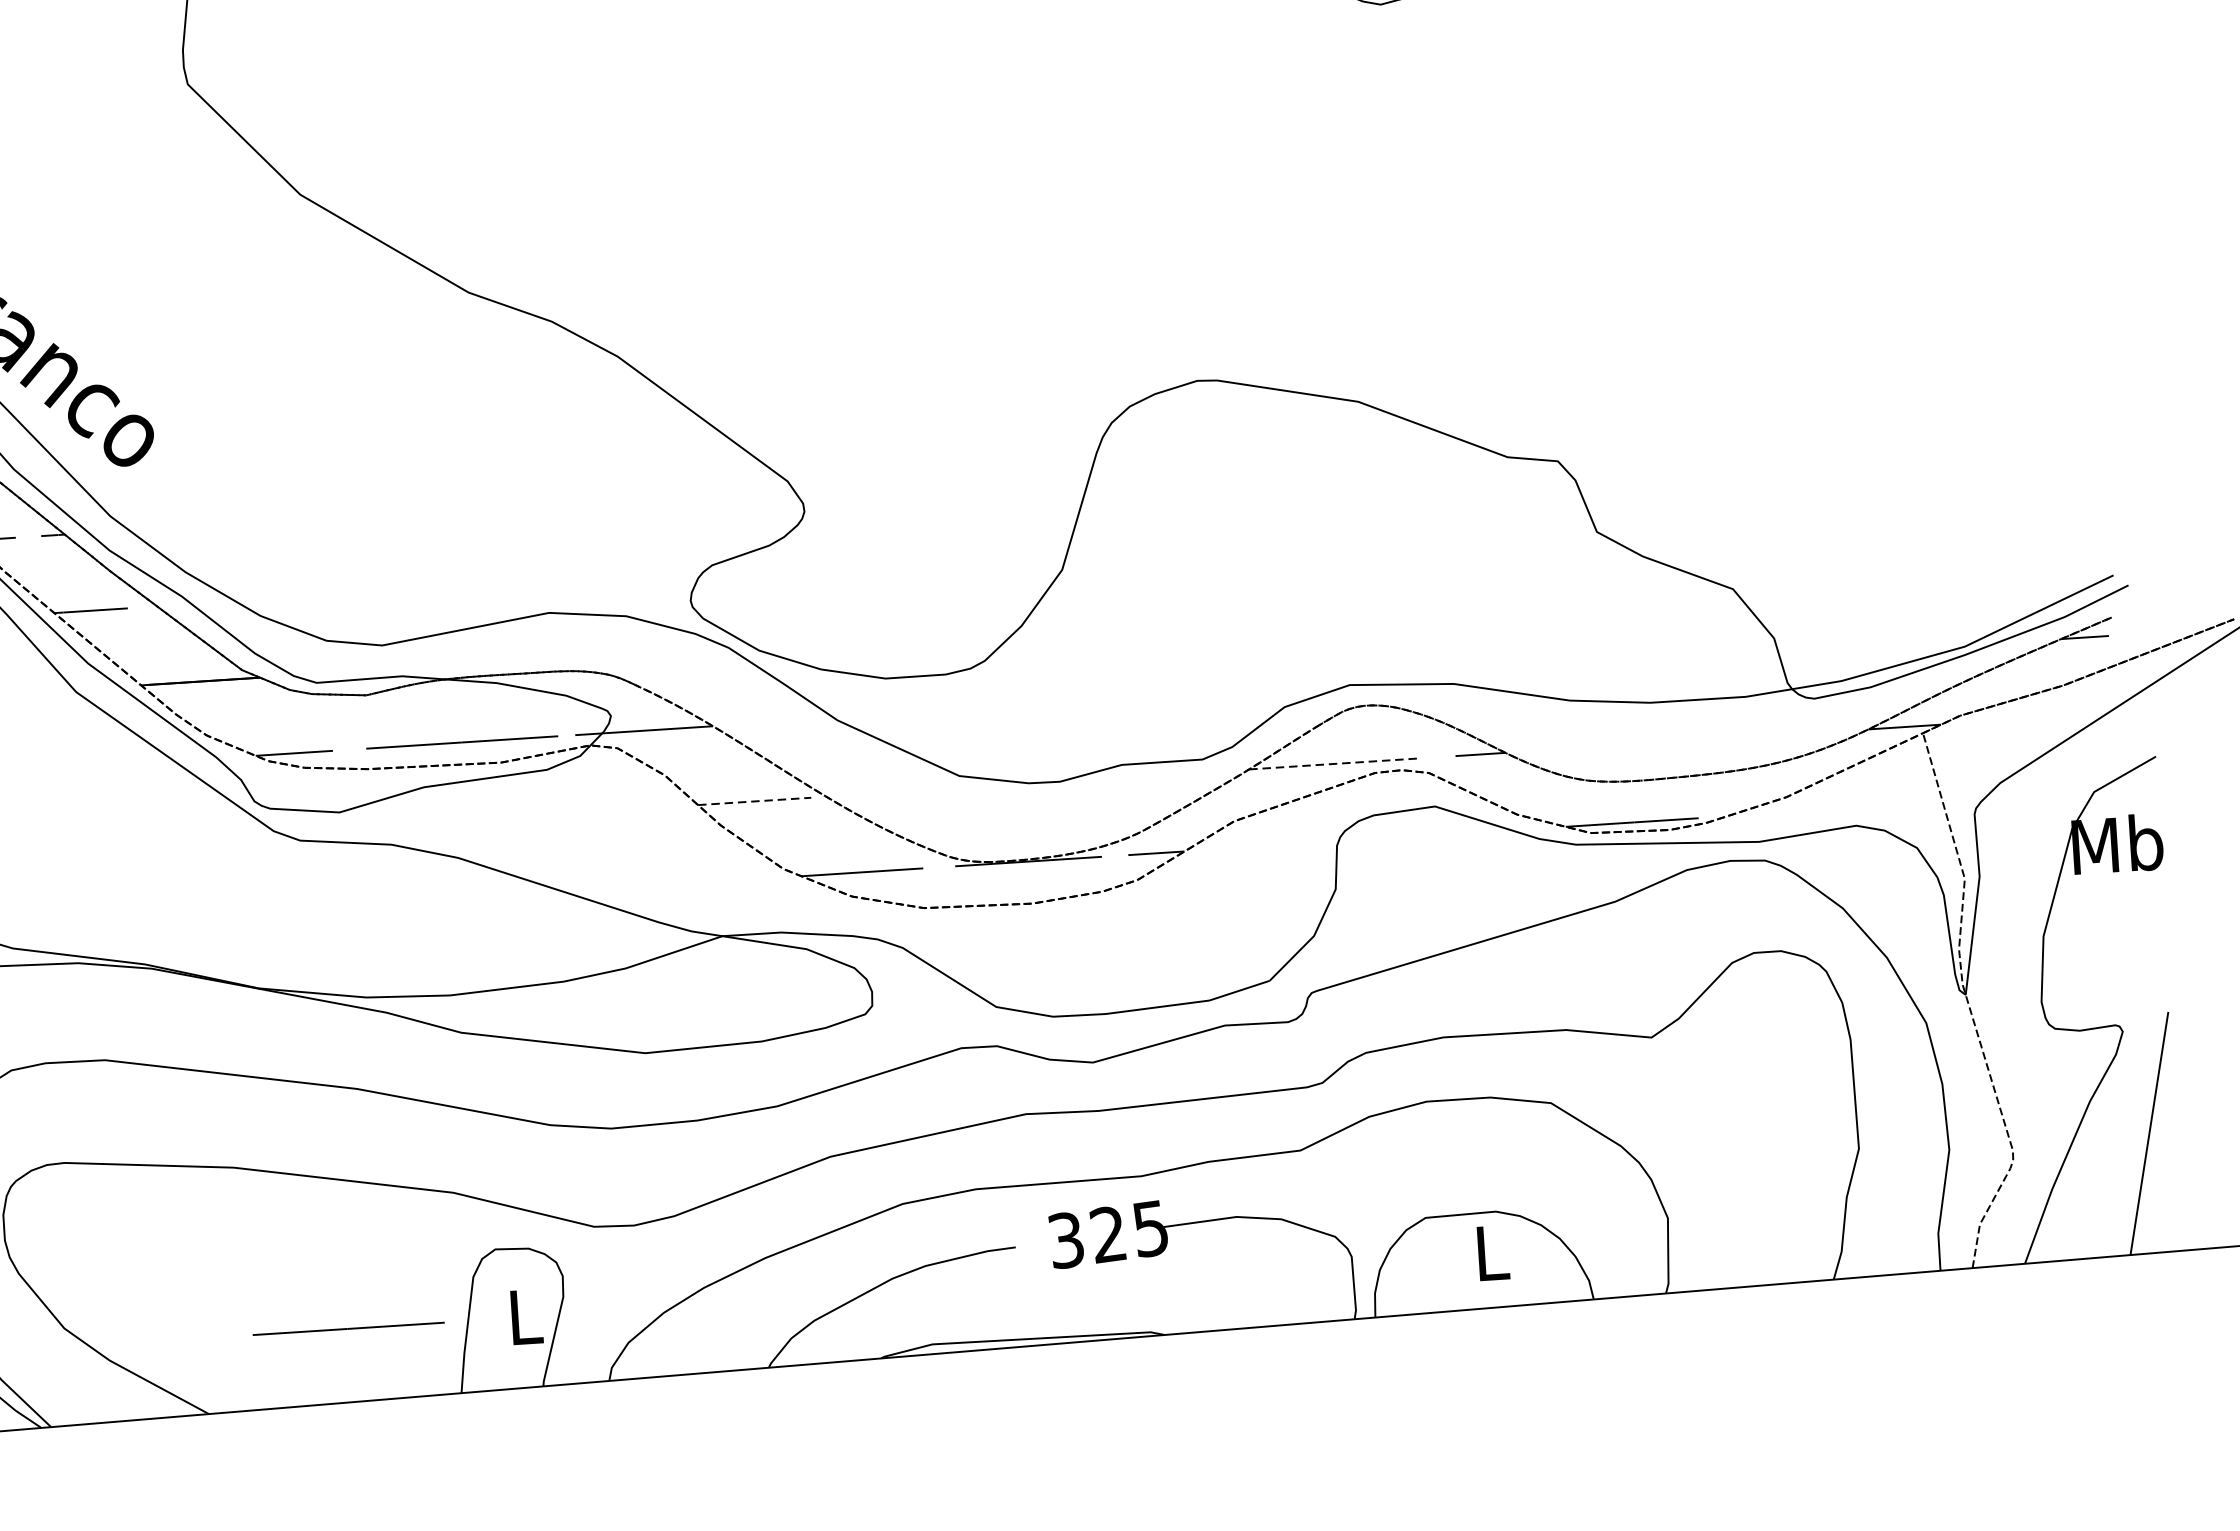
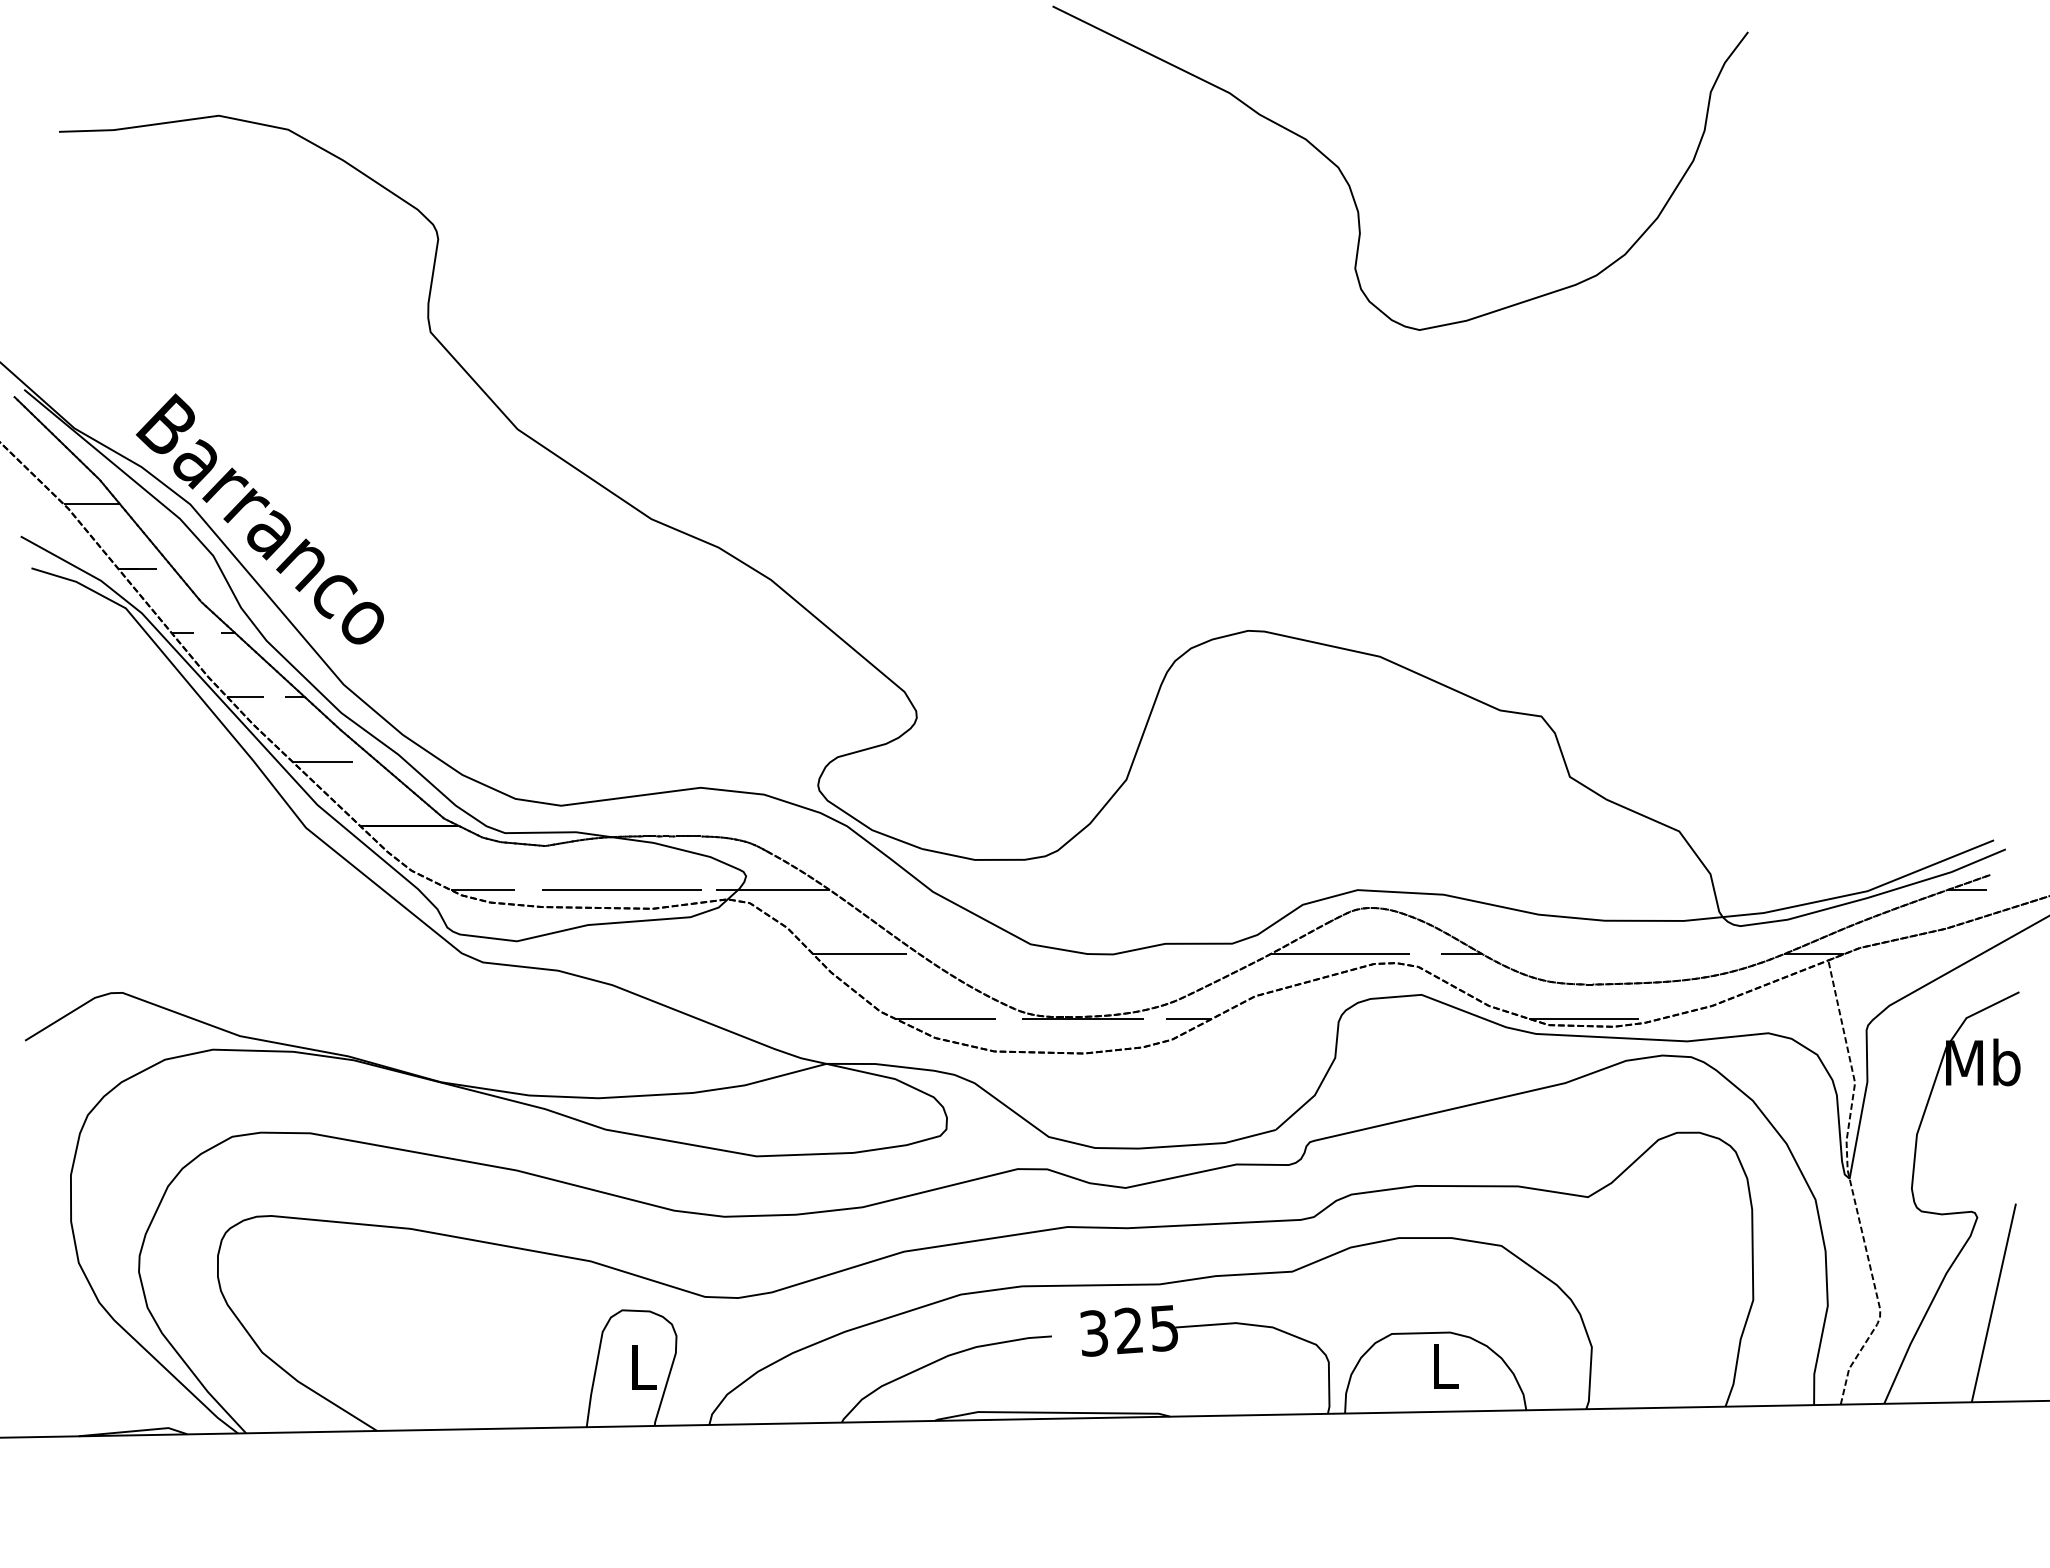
line: (1334, 764) -> (1340, 954), dashed -> solid
line: (754, 801) -> (860, 954), dashed -> solid
line: (348, 1328) -> (496, 1367), removed

